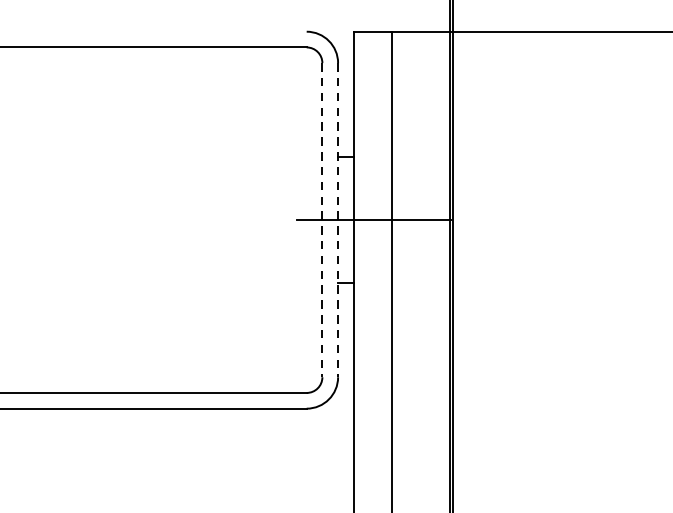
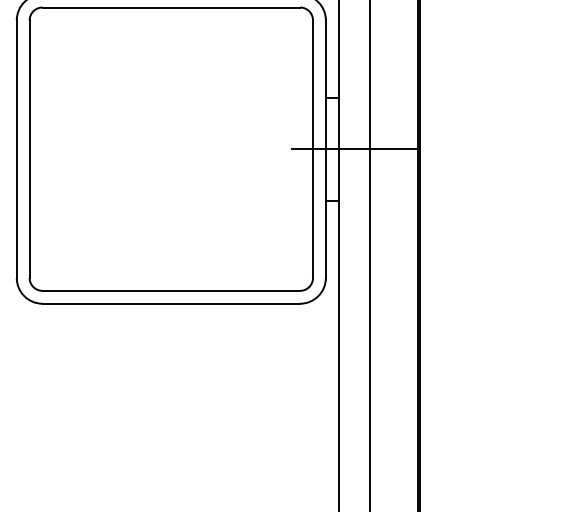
line: (322, 220) -> (313, 149), dashed -> solid
line: (337, 220) -> (325, 149), dashed -> solid

